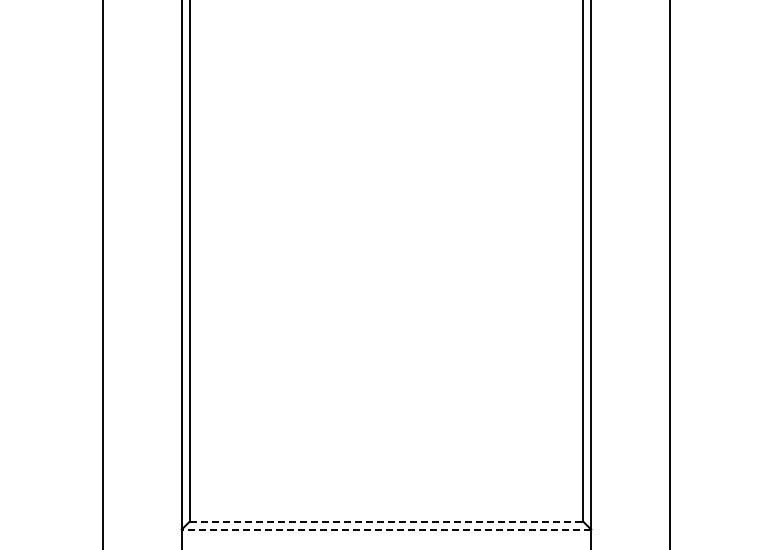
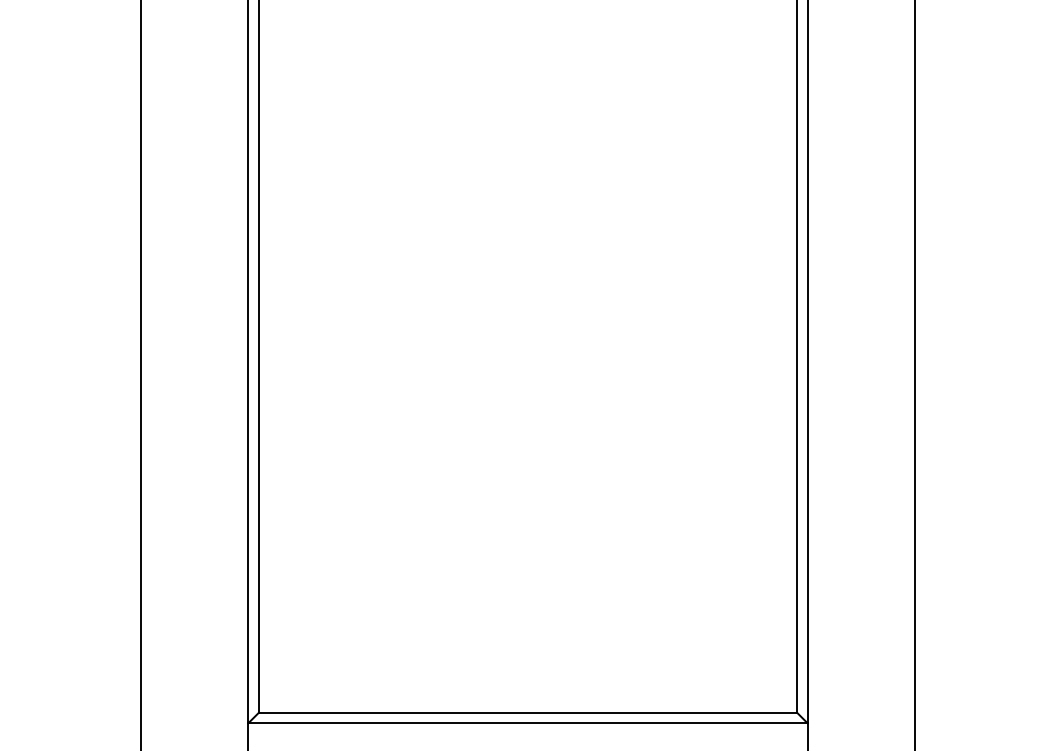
line: (386, 521) -> (528, 712), dashed -> solid
line: (386, 529) -> (528, 723), dashed -> solid

